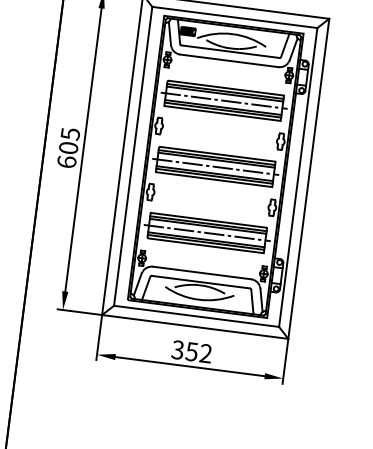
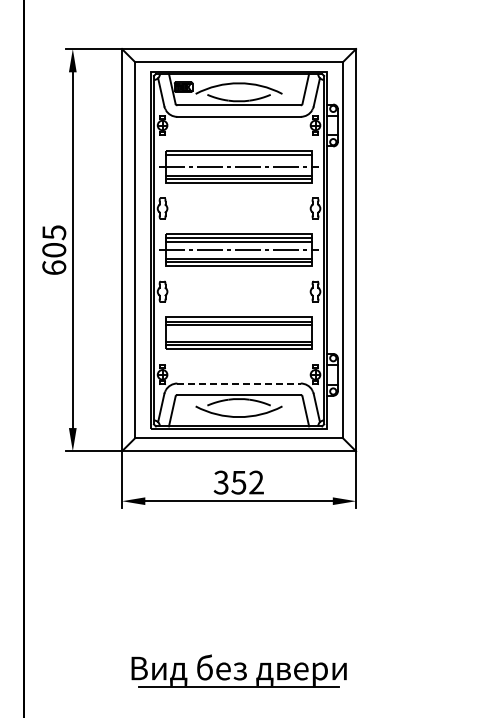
line: (224, 93) -> (238, 158), removed
line: (206, 233) -> (238, 333), removed
line: (202, 273) -> (239, 383), solid -> dashed

